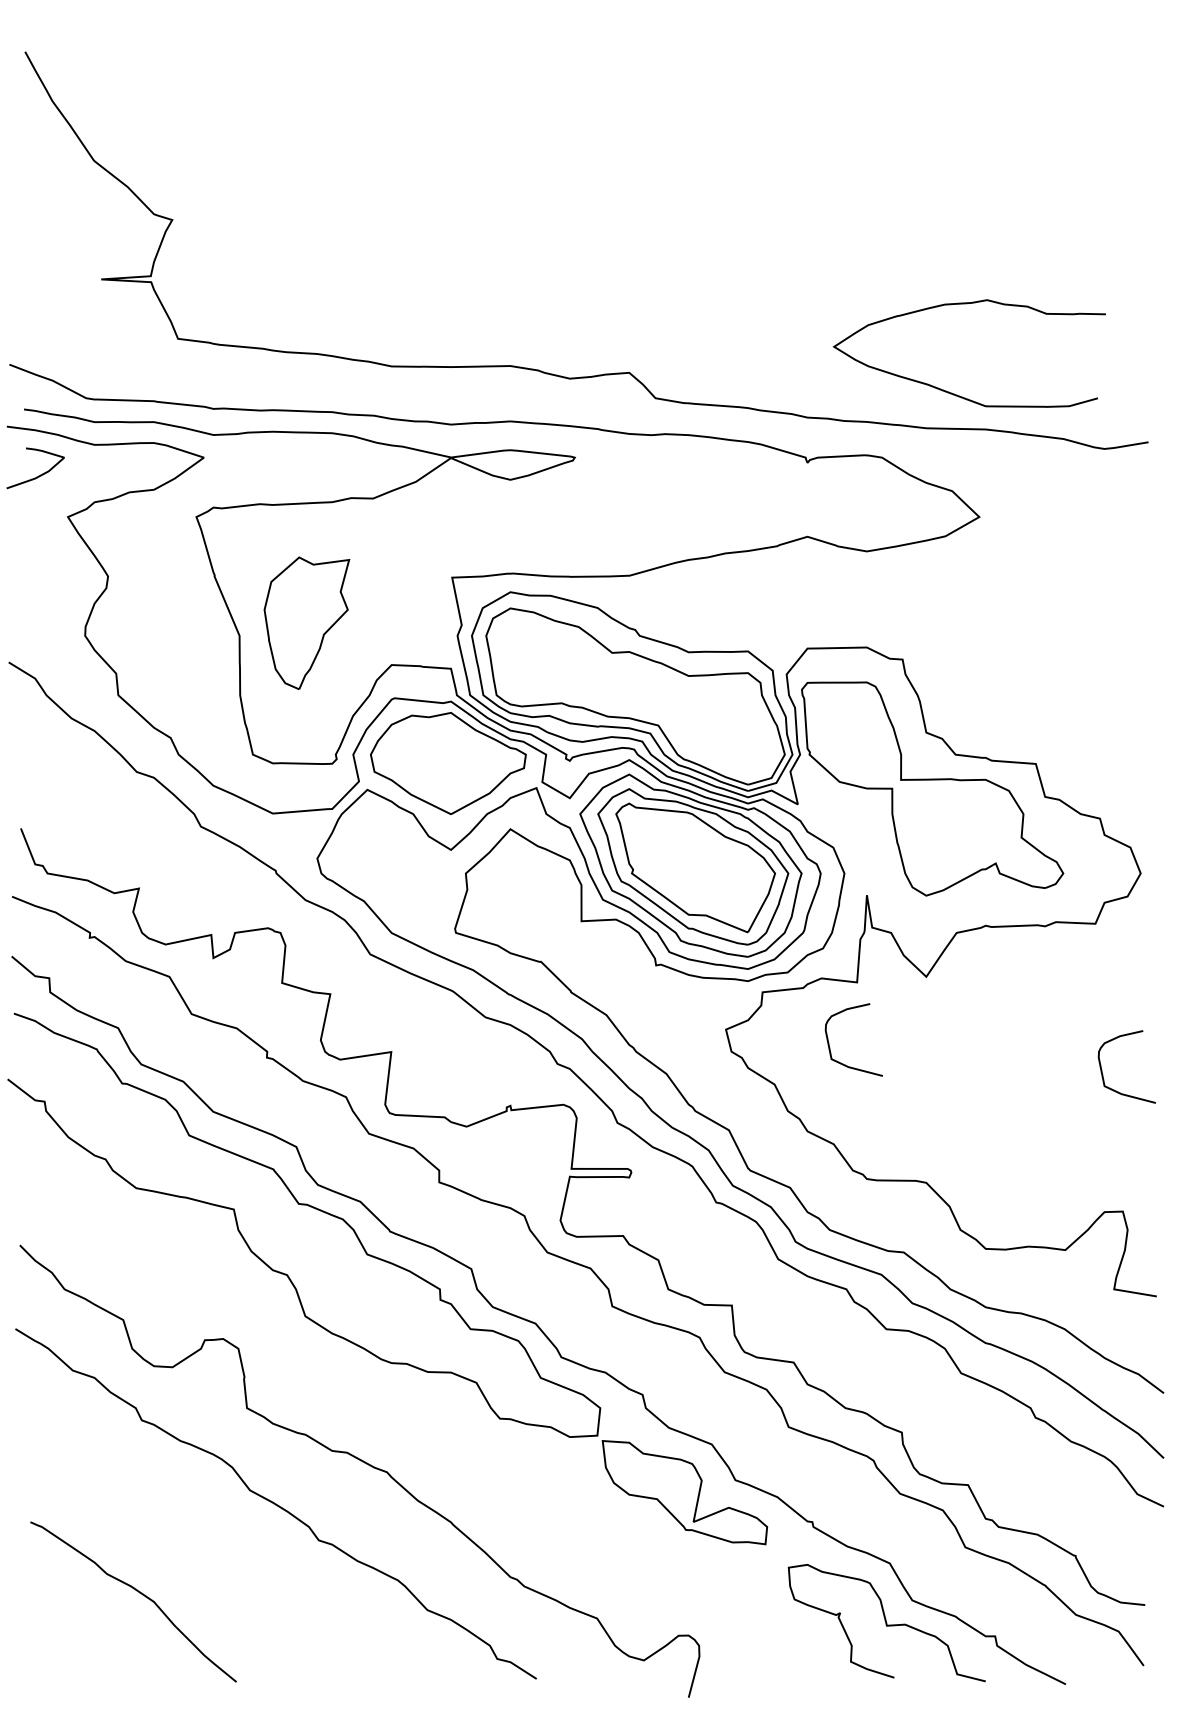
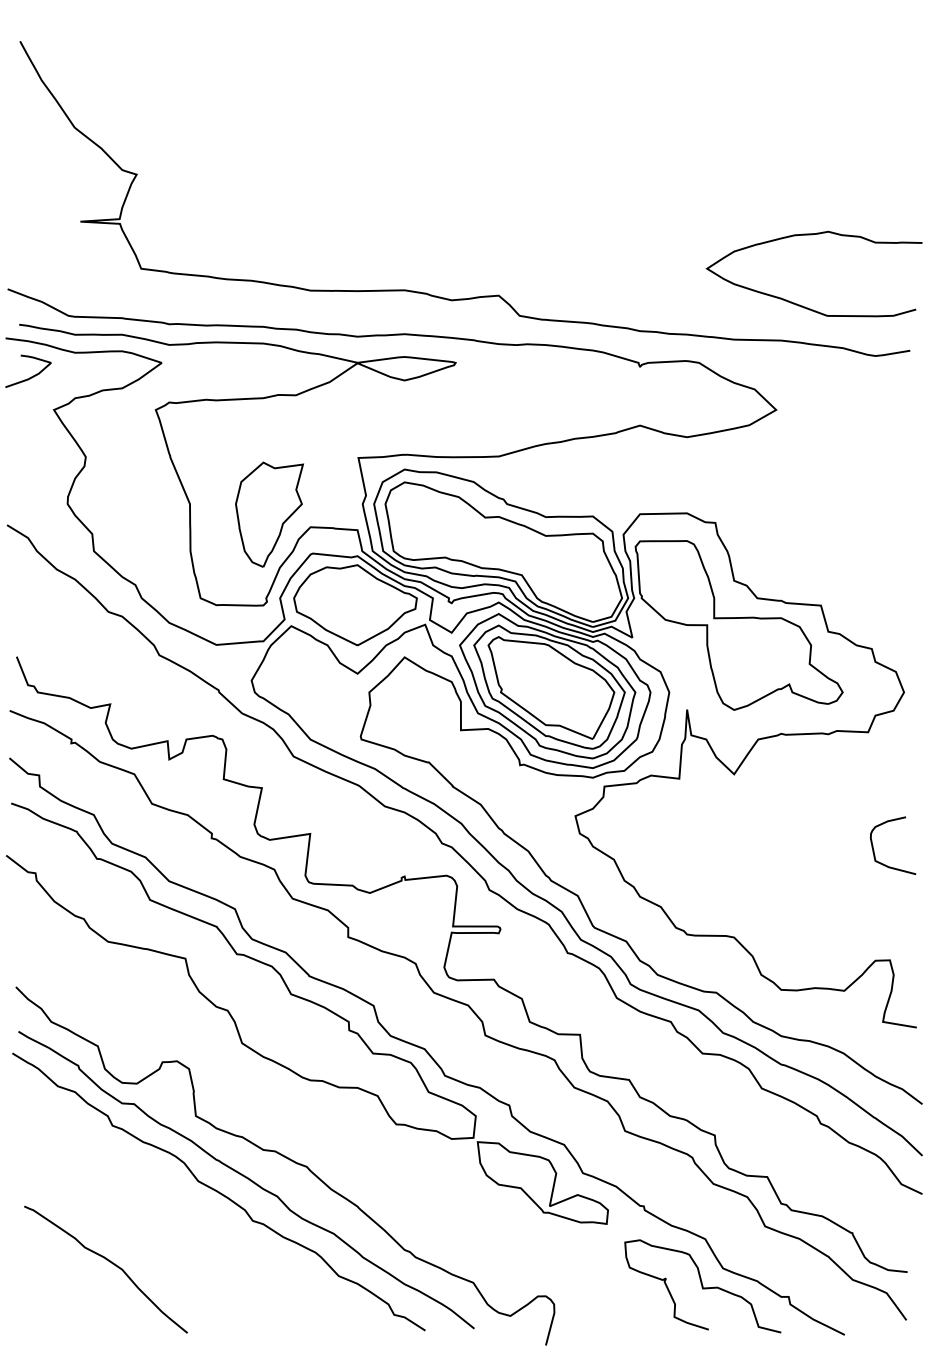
curve: (954, 393) -> (802, 305), moved
part: (306, 622) -> (269, 514), moved
curve: (829, 1042) -> (657, 826), removed
curve: (311, 1487) -> (247, 1178), added

